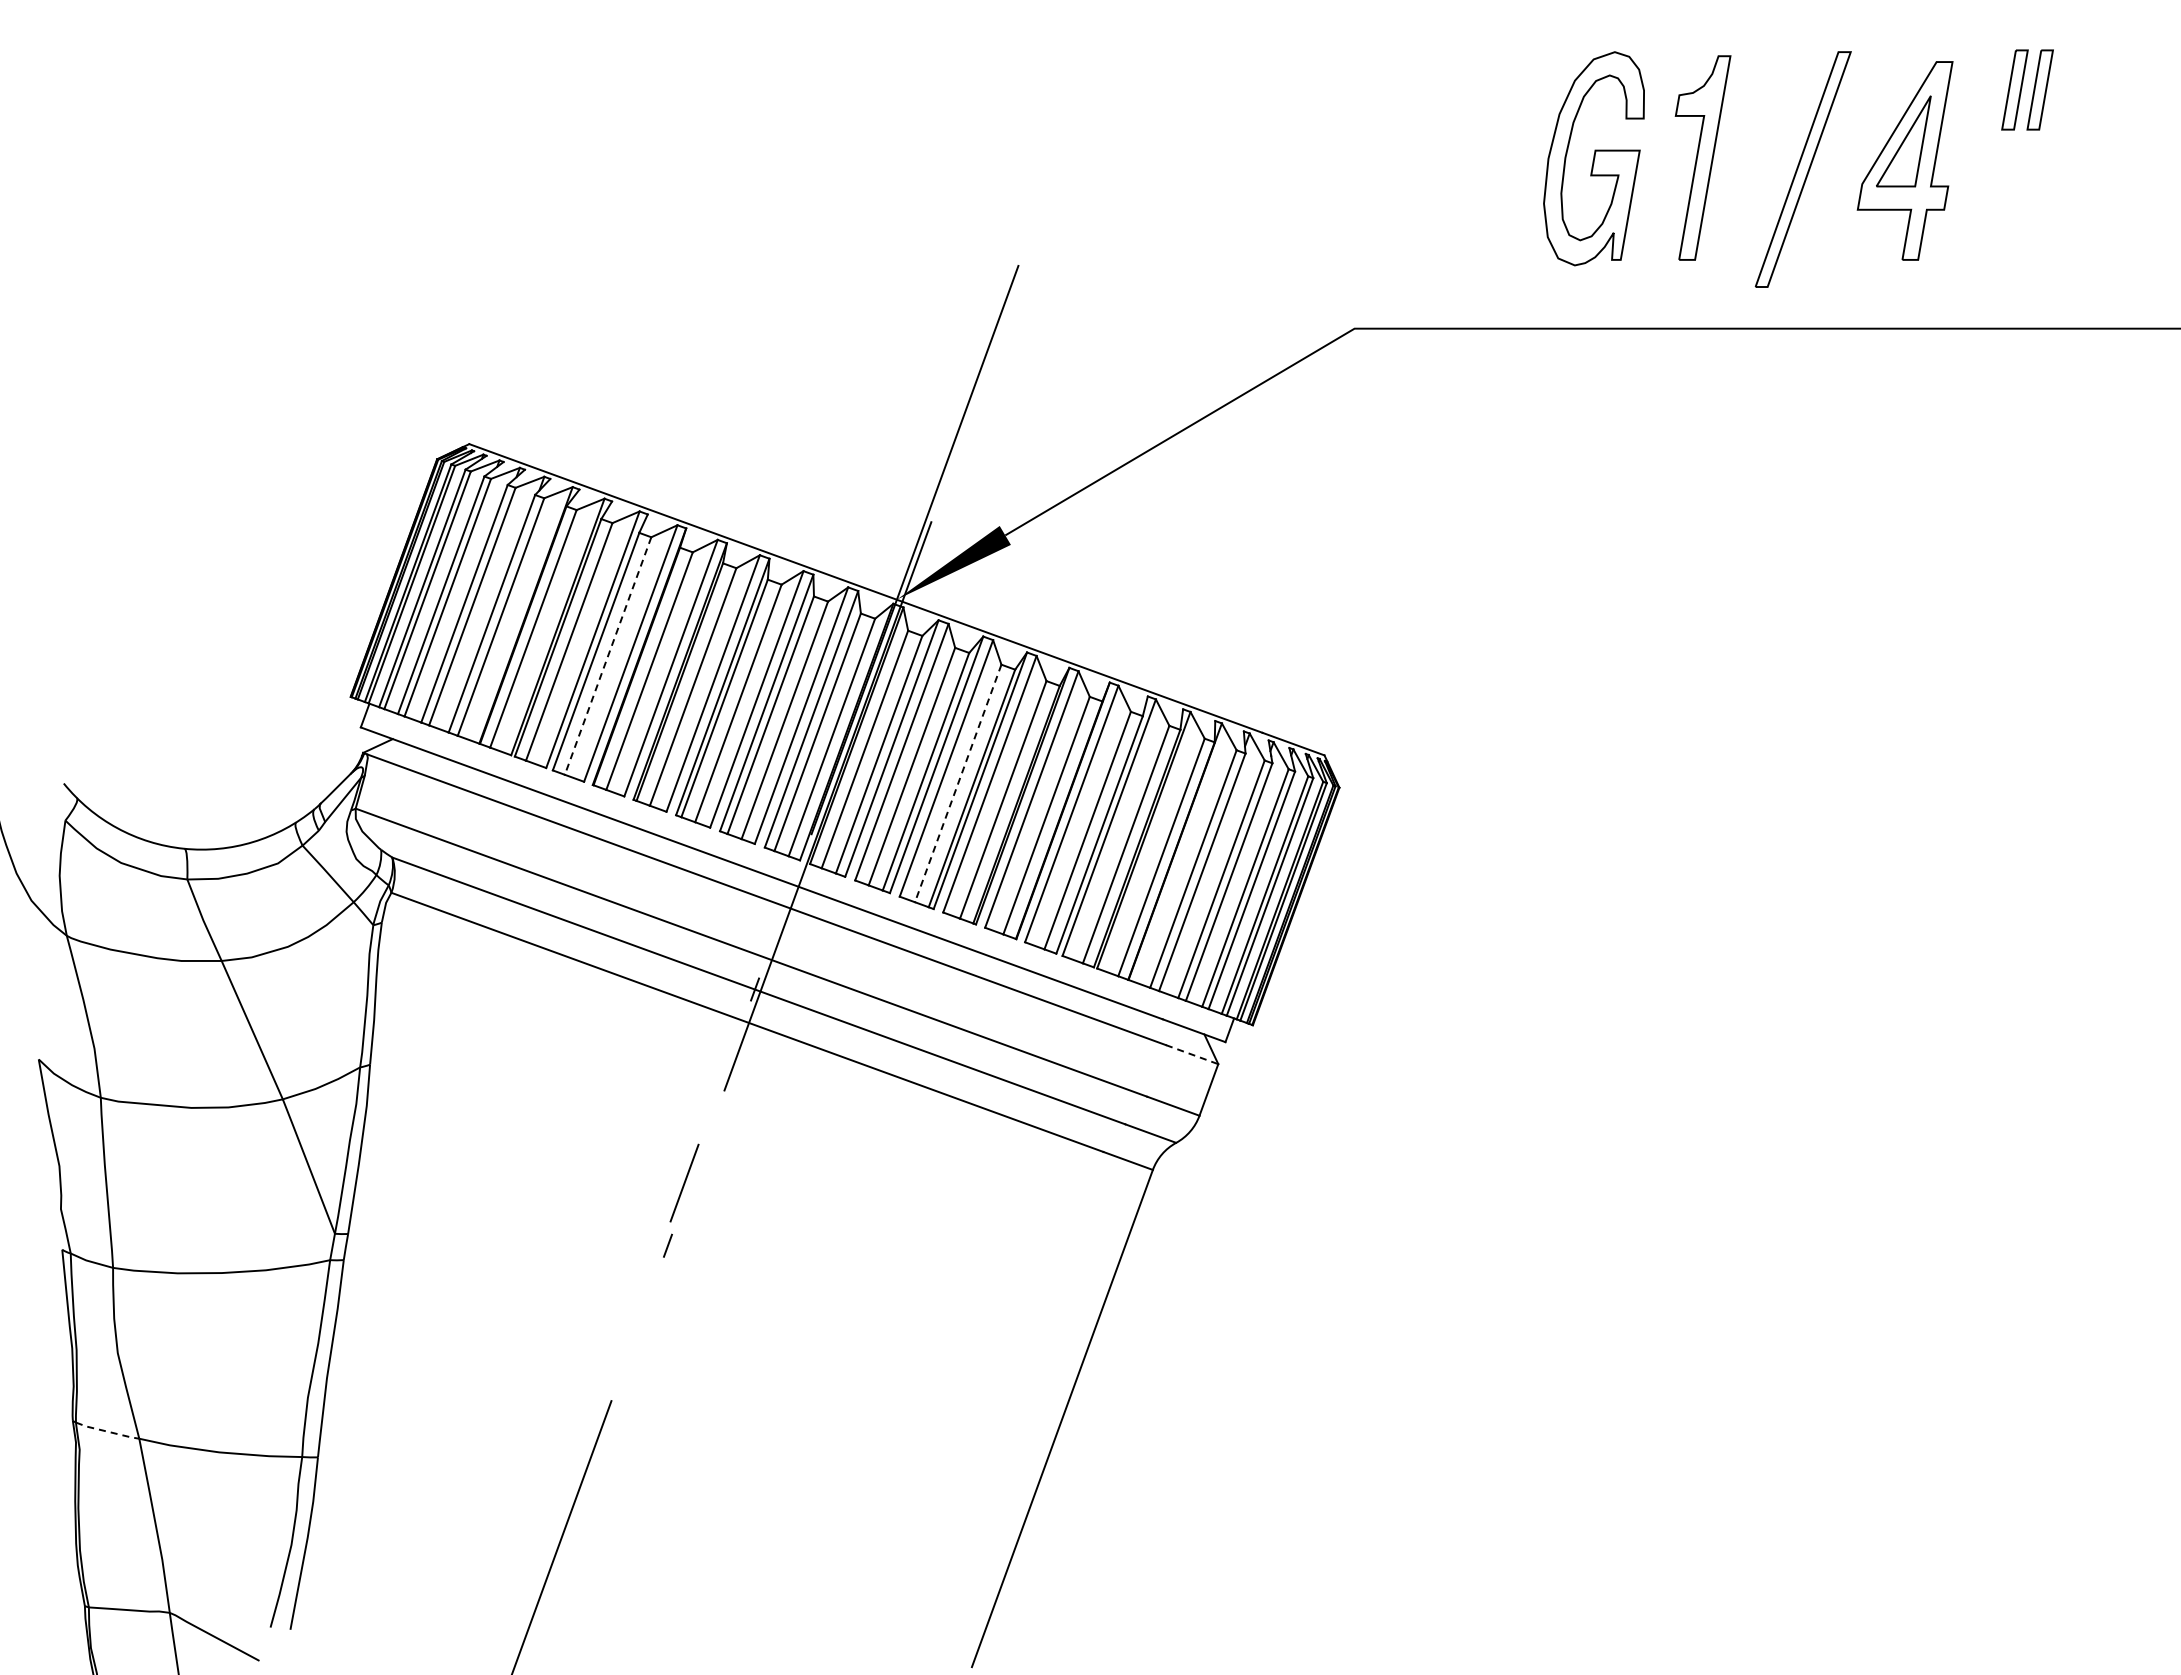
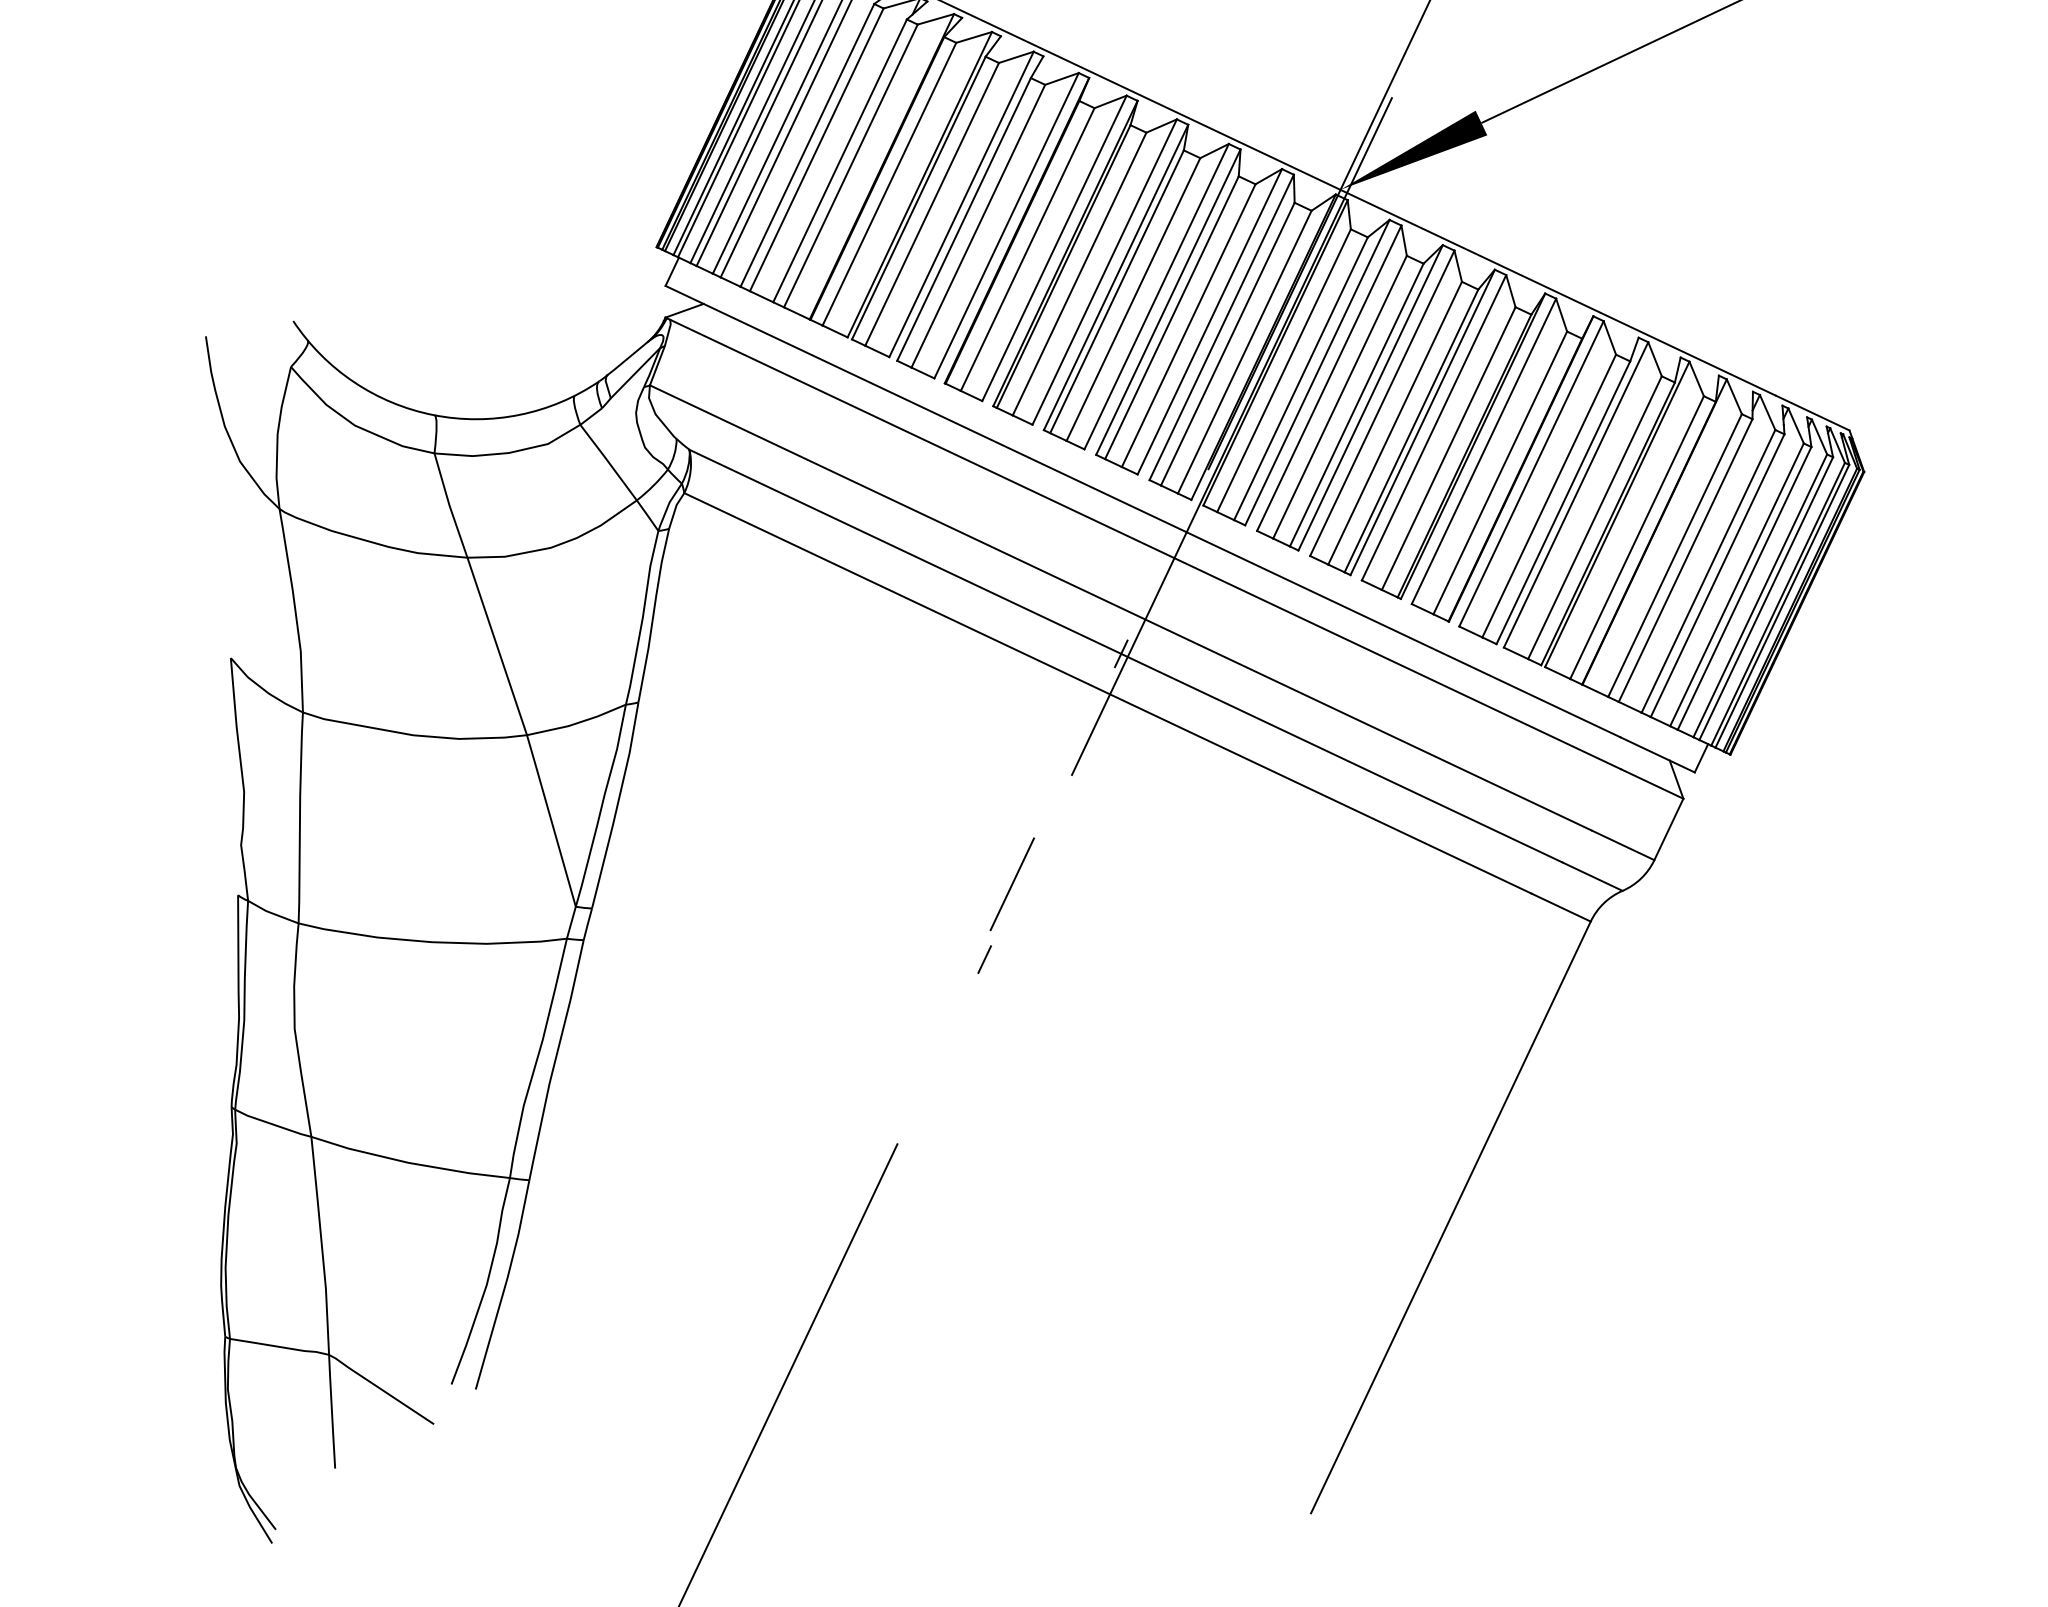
line: (607, 656) -> (977, 226), dashed -> solid
line: (958, 783) -> (1395, 423), dashed -> solid
line: (1192, 1054) -> (1652, 783), dashed -> solid
line: (107, 1431) -> (273, 1124), dashed -> solid

